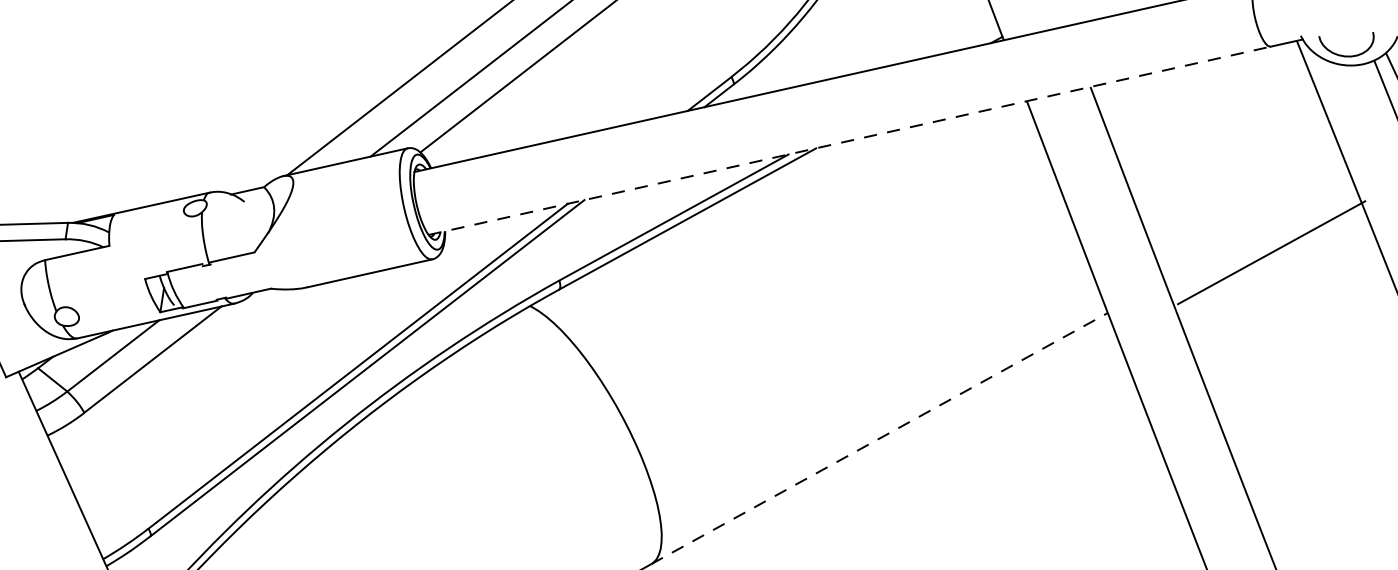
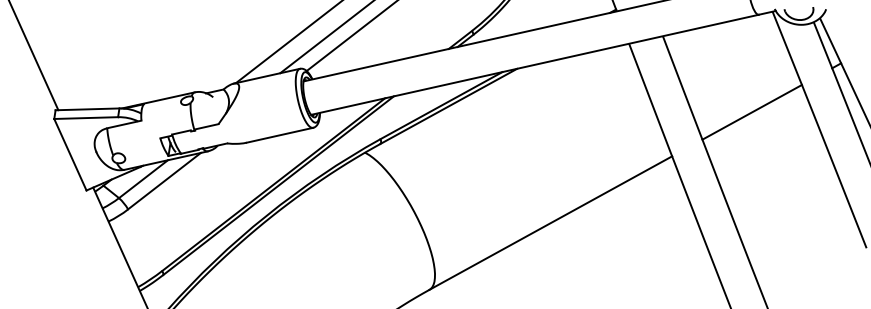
line: (850, 140) -> (535, 64), dashed -> solid
line: (1270, 251) -> (751, 111), moved
line: (880, 437) -> (551, 222), dashed -> solid

